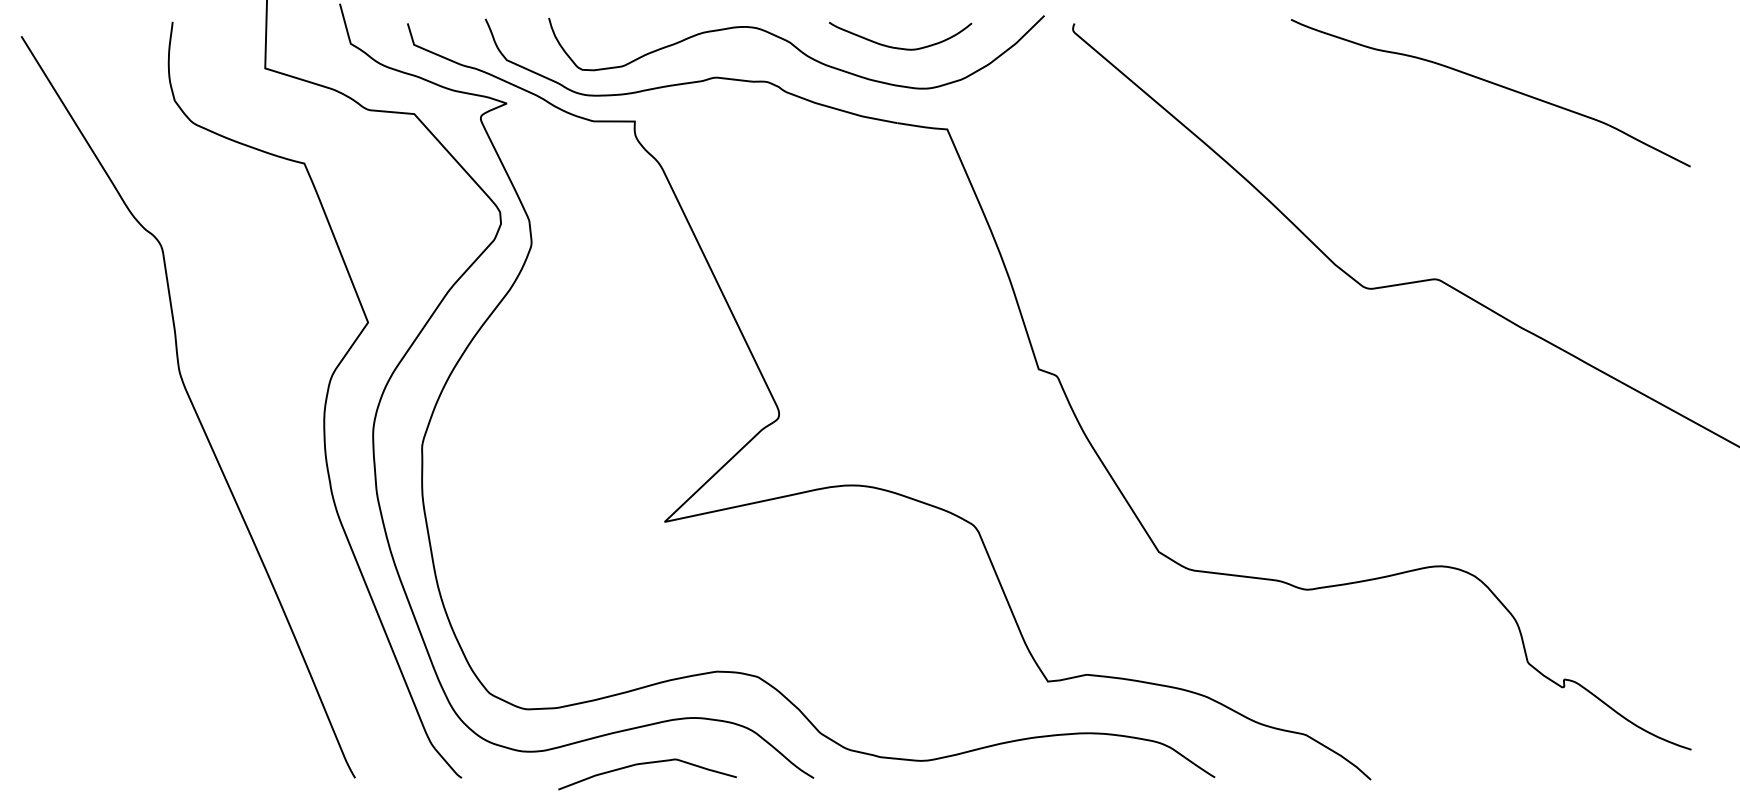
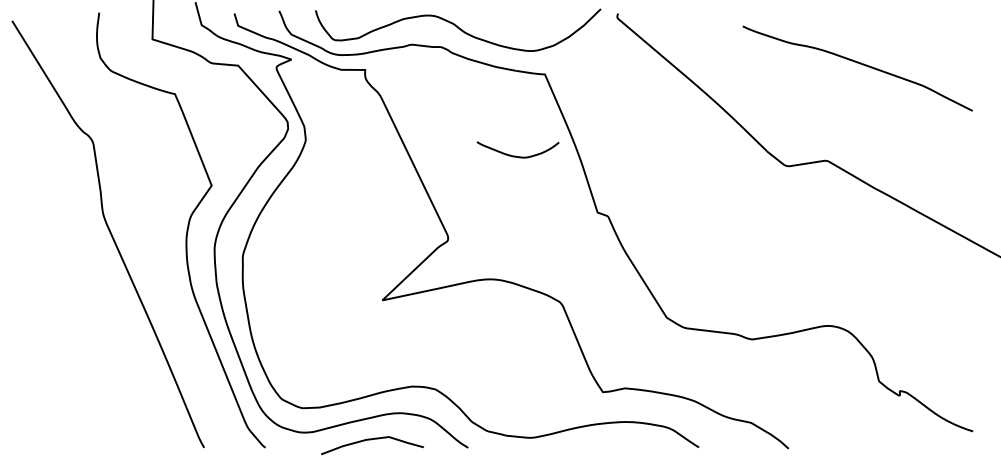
curve: (896, 45) -> (515, 155), moved
curve: (1493, 85) -> (859, 64), moved

